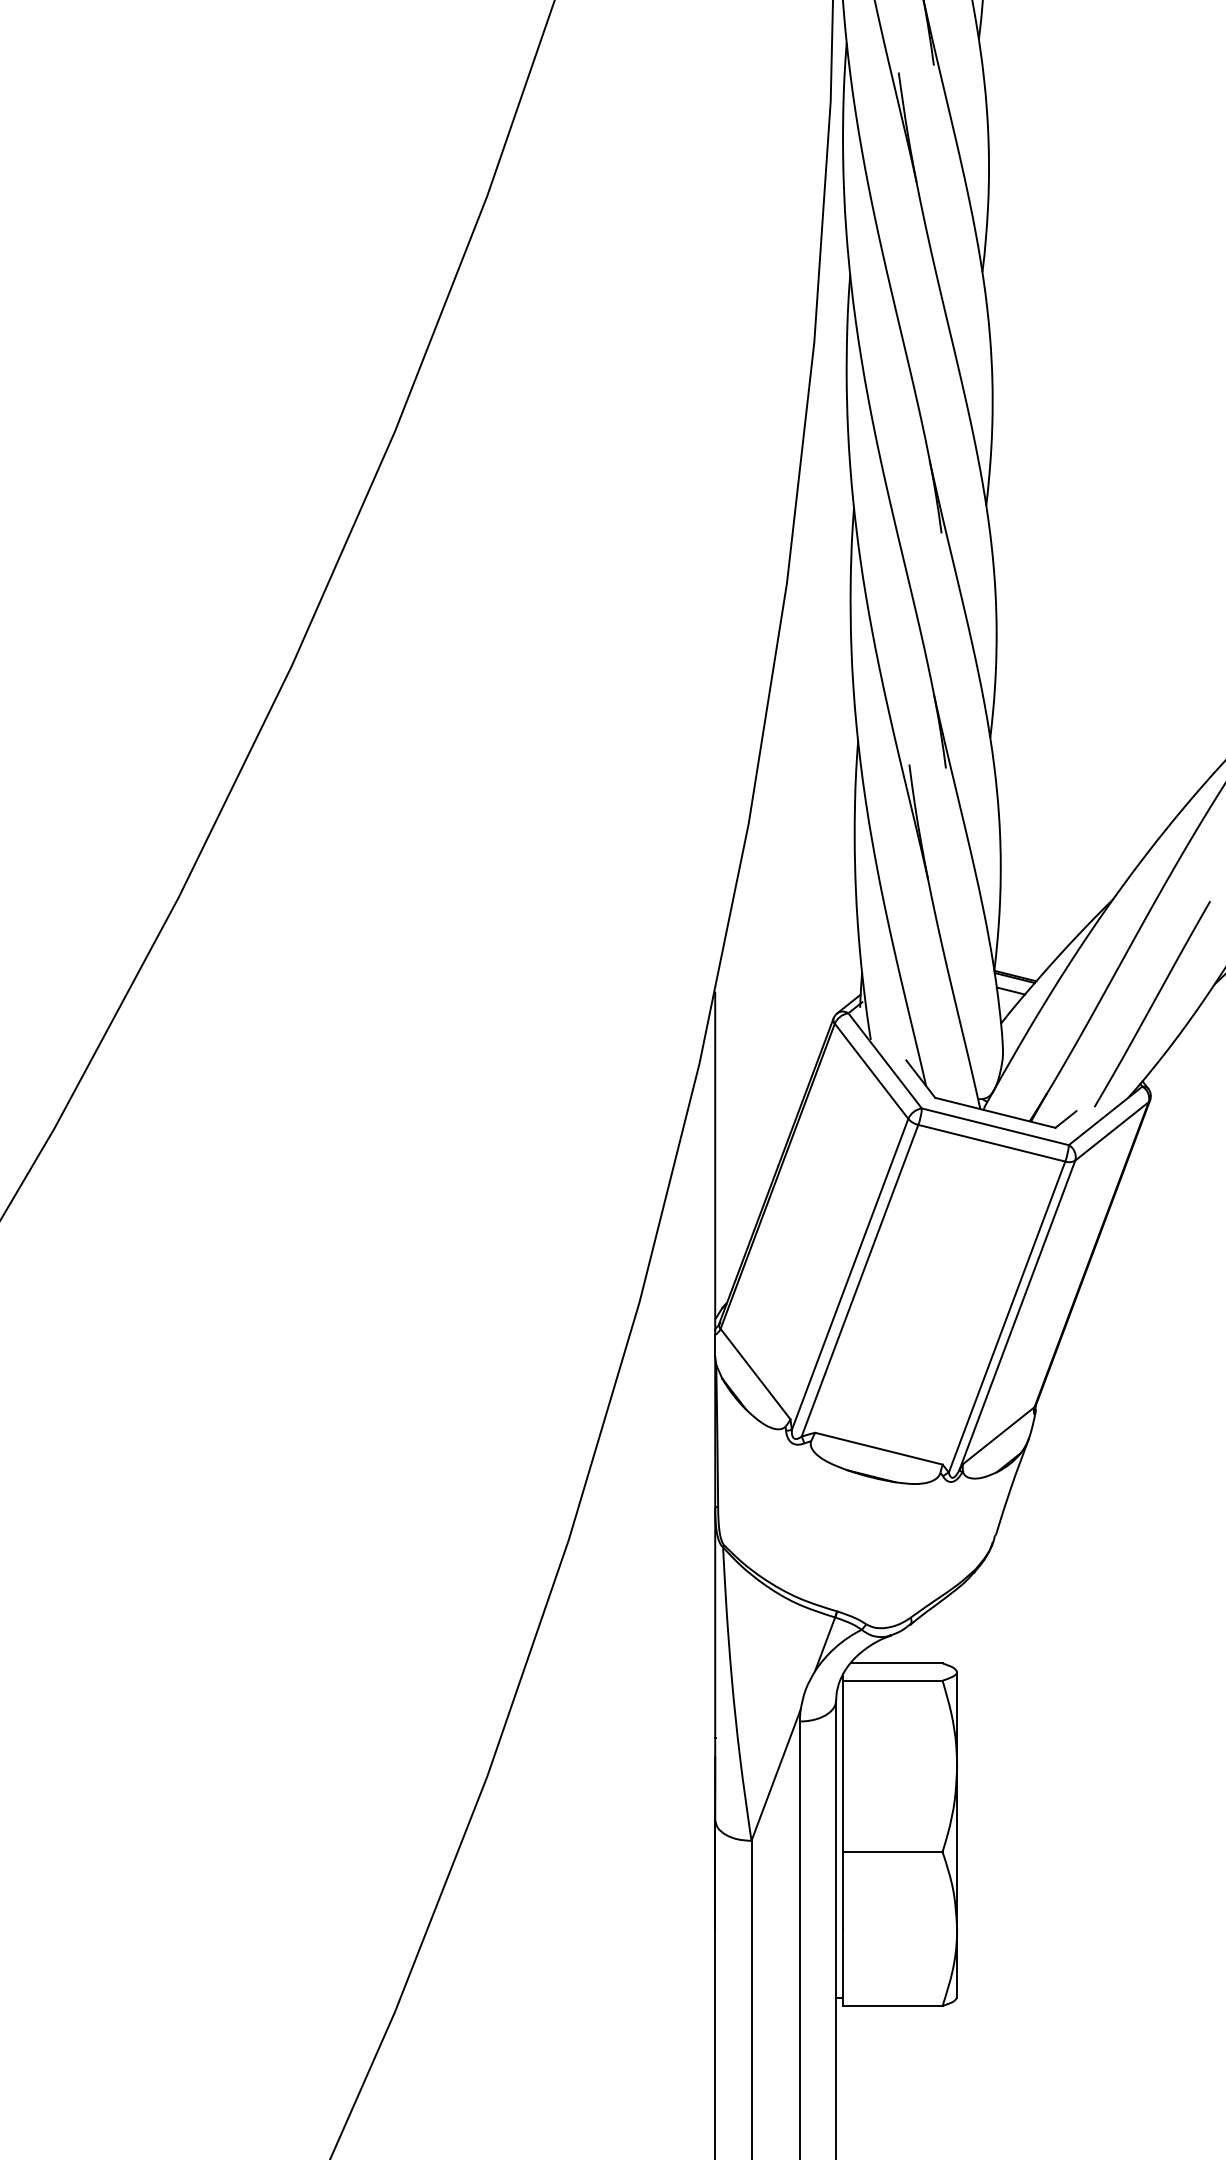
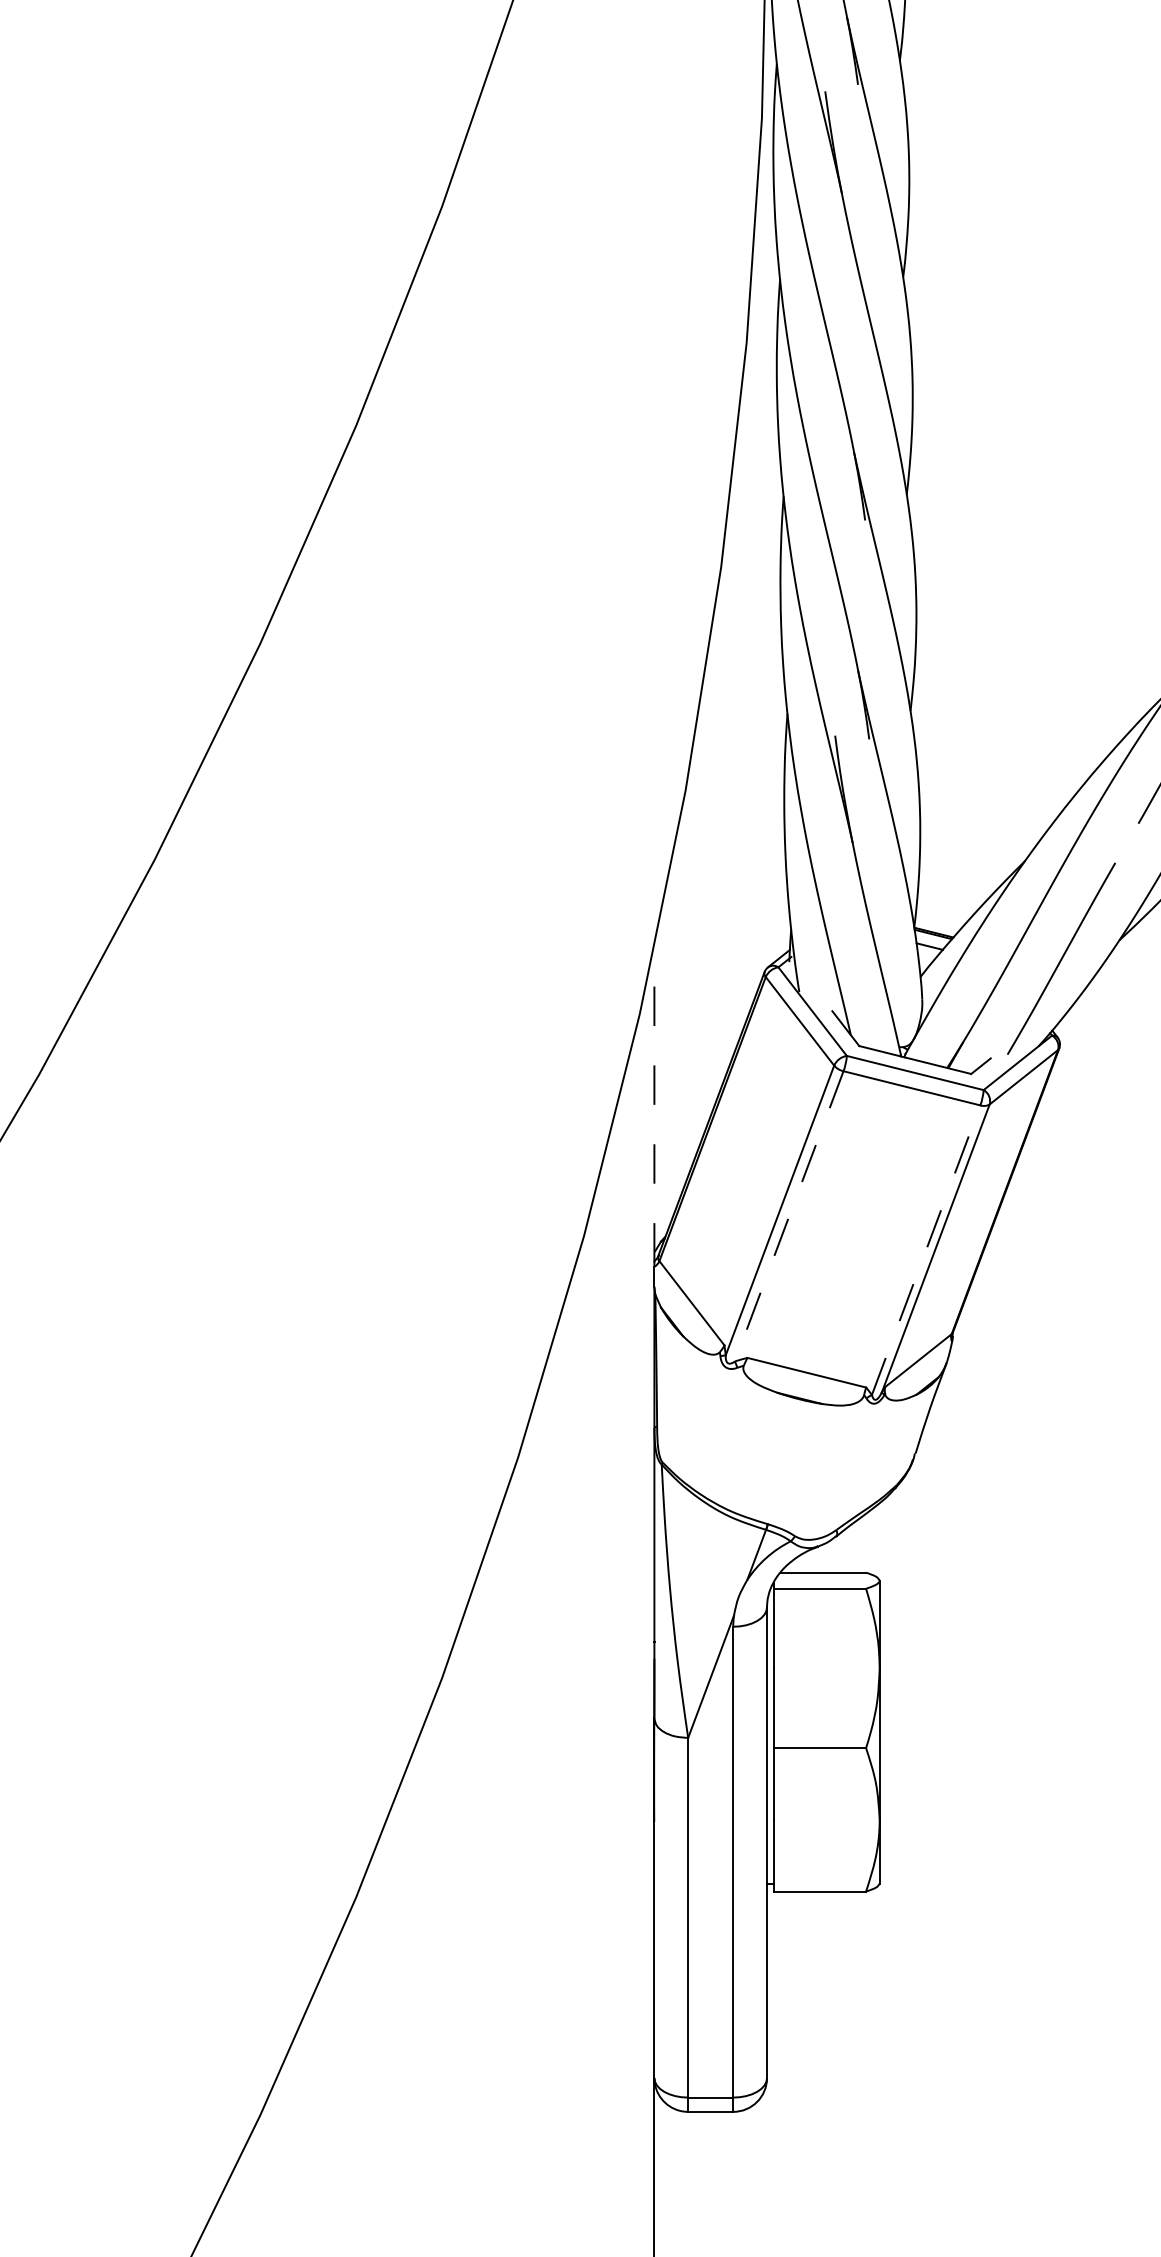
line: (715, 1160) -> (654, 1104), solid -> dashed
line: (860, 1280) -> (789, 1216), solid -> dashed
line: (1007, 1317) -> (926, 1250), solid -> dashed

